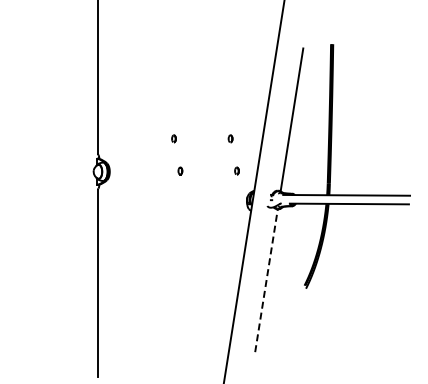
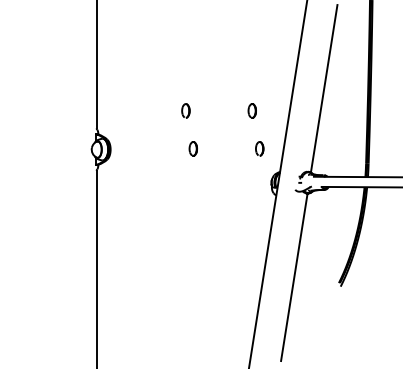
part: (173, 138) -> (185, 110), size x1.67
part: (230, 138) -> (252, 110), size x1.67
part: (180, 170) -> (193, 148), size x1.67
part: (236, 170) -> (259, 148), size x1.67
line: (266, 280) -> (294, 277), dashed -> solid

